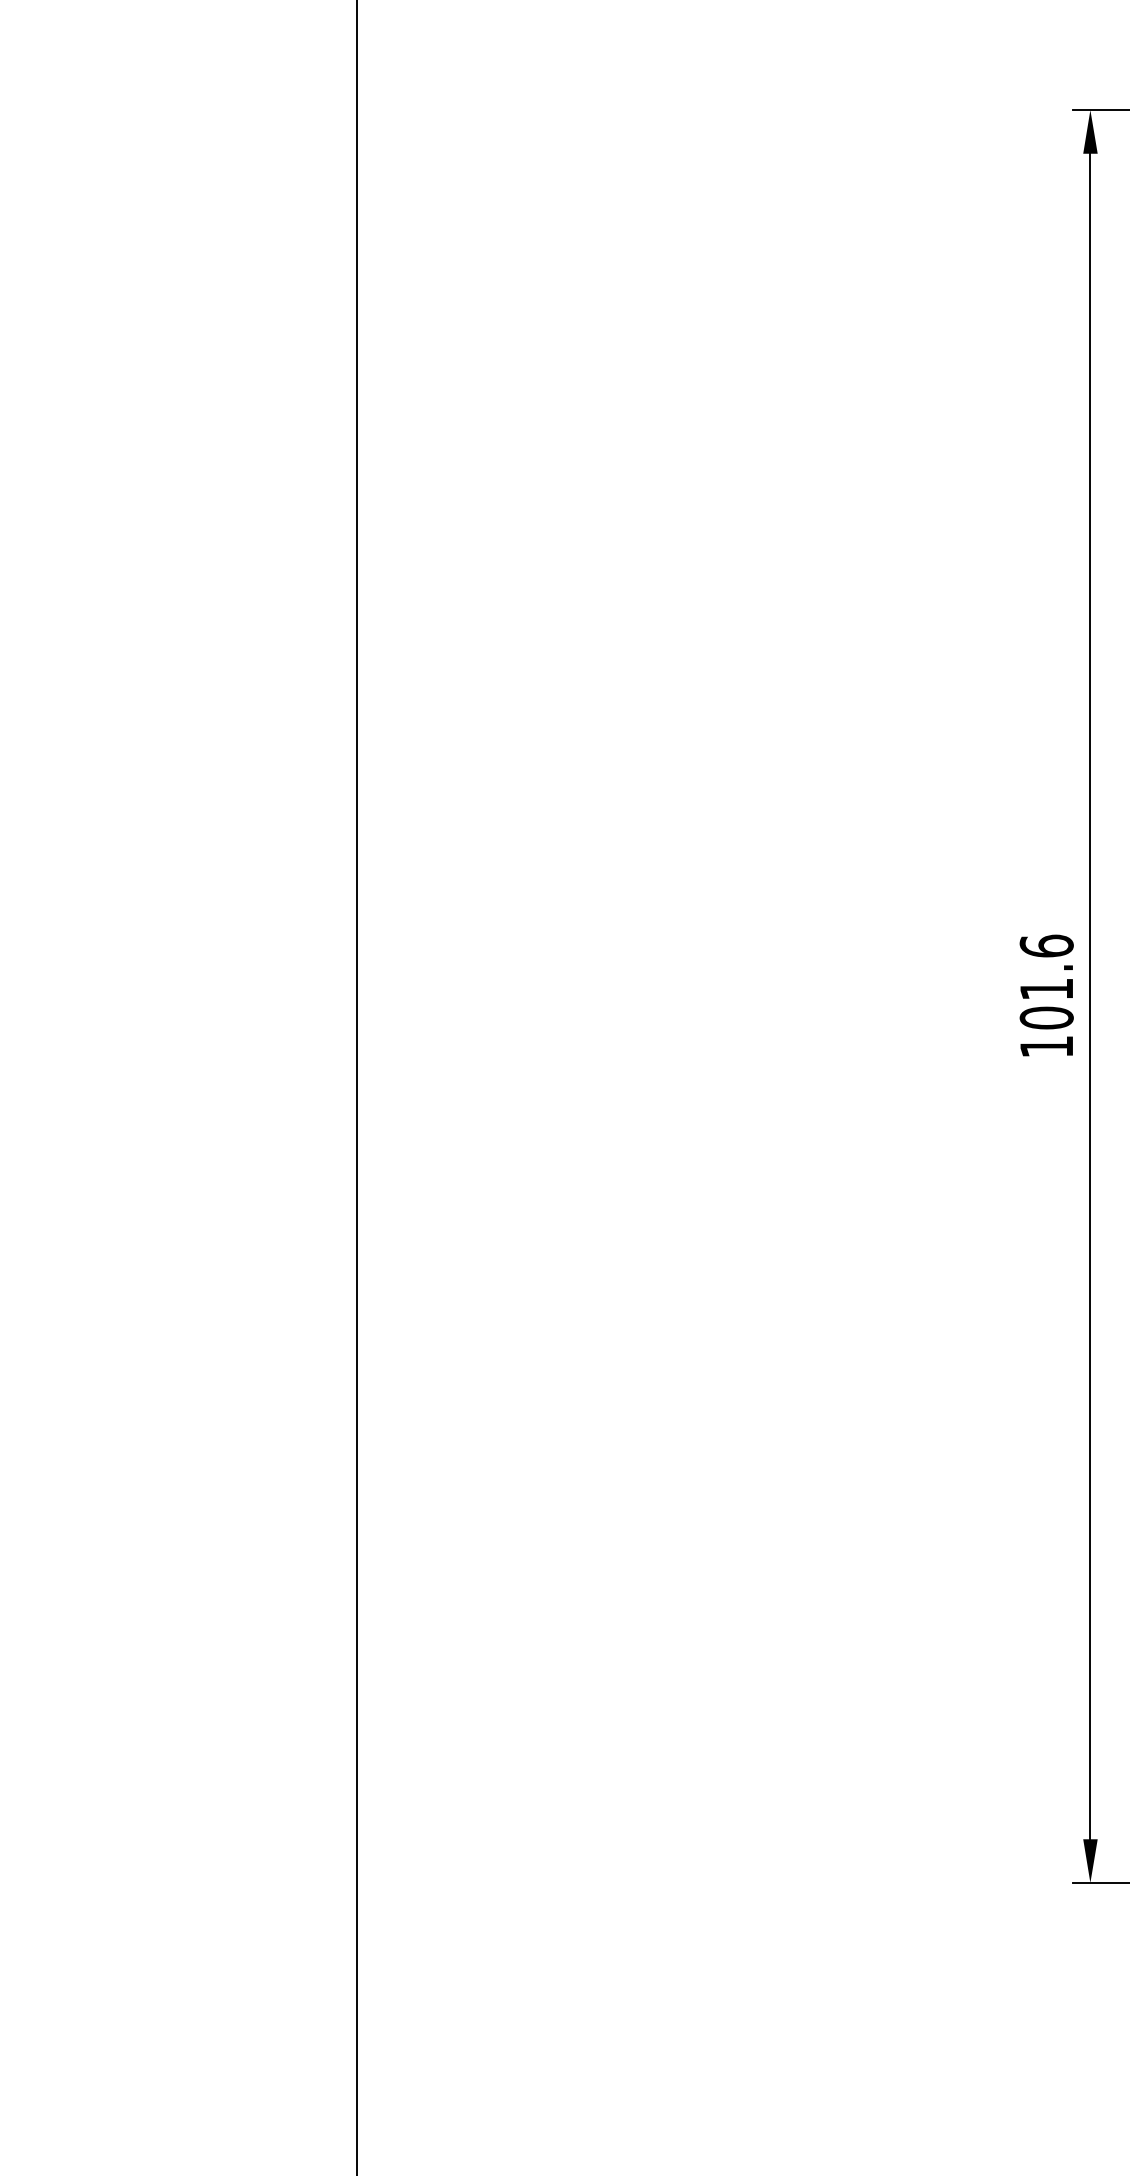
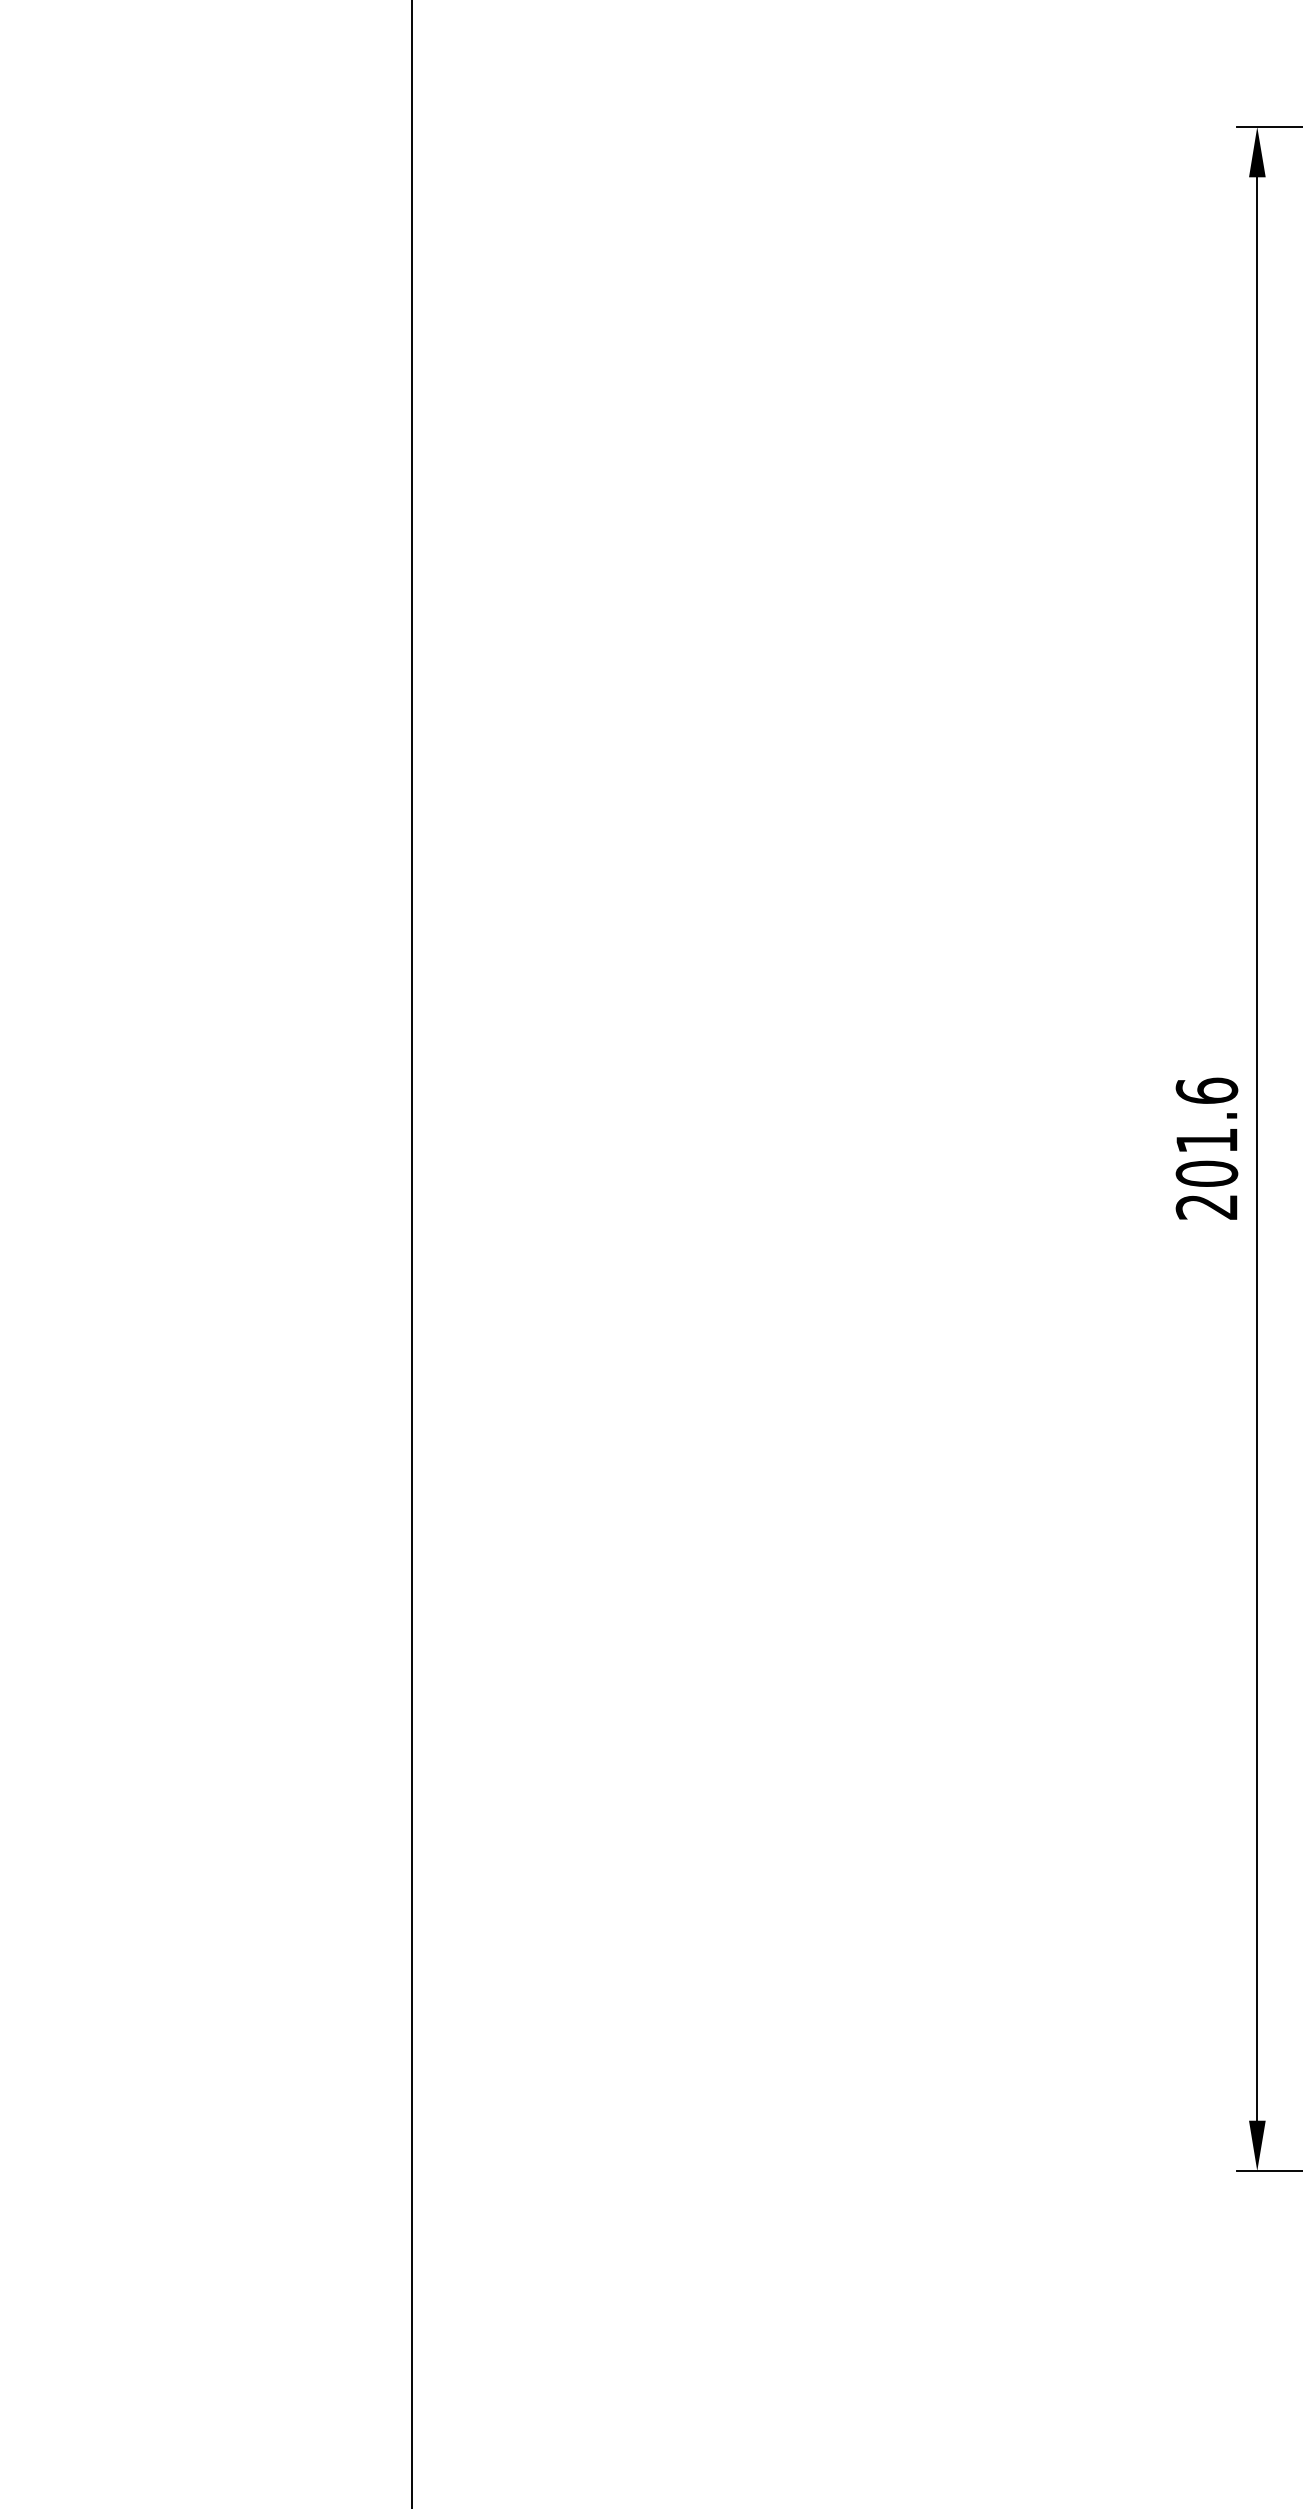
text: (1046, 1047) -> (1206, 1207), 101.6 -> 201.6

